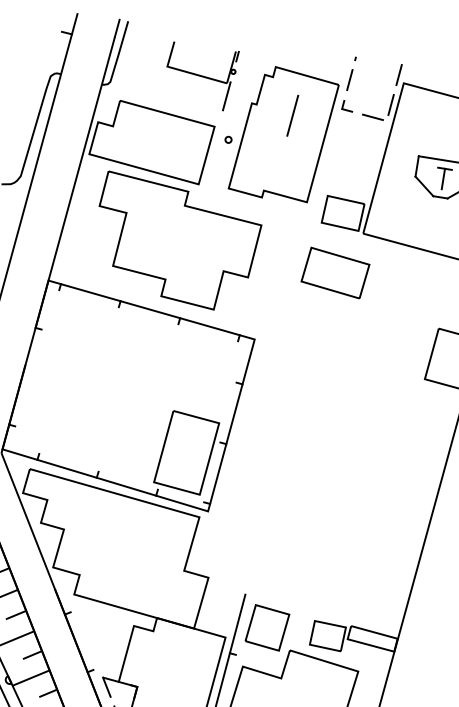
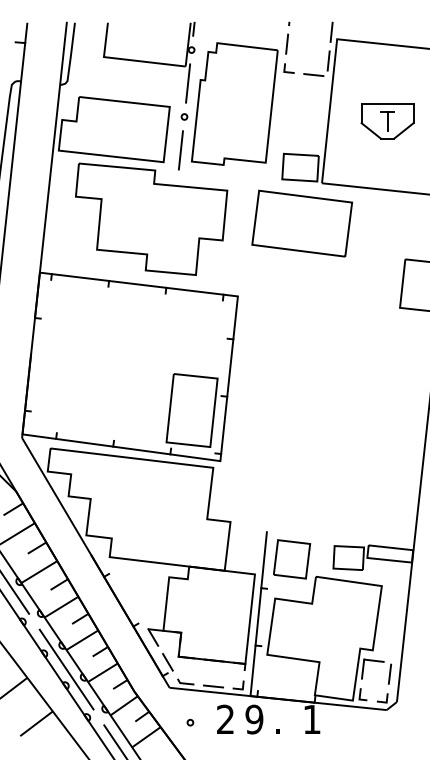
part: (200, 76) -> (149, 62), size x1.43
line: (292, 115) -> (180, 150), moved
part: (335, 273) -> (302, 223), size x1.67

